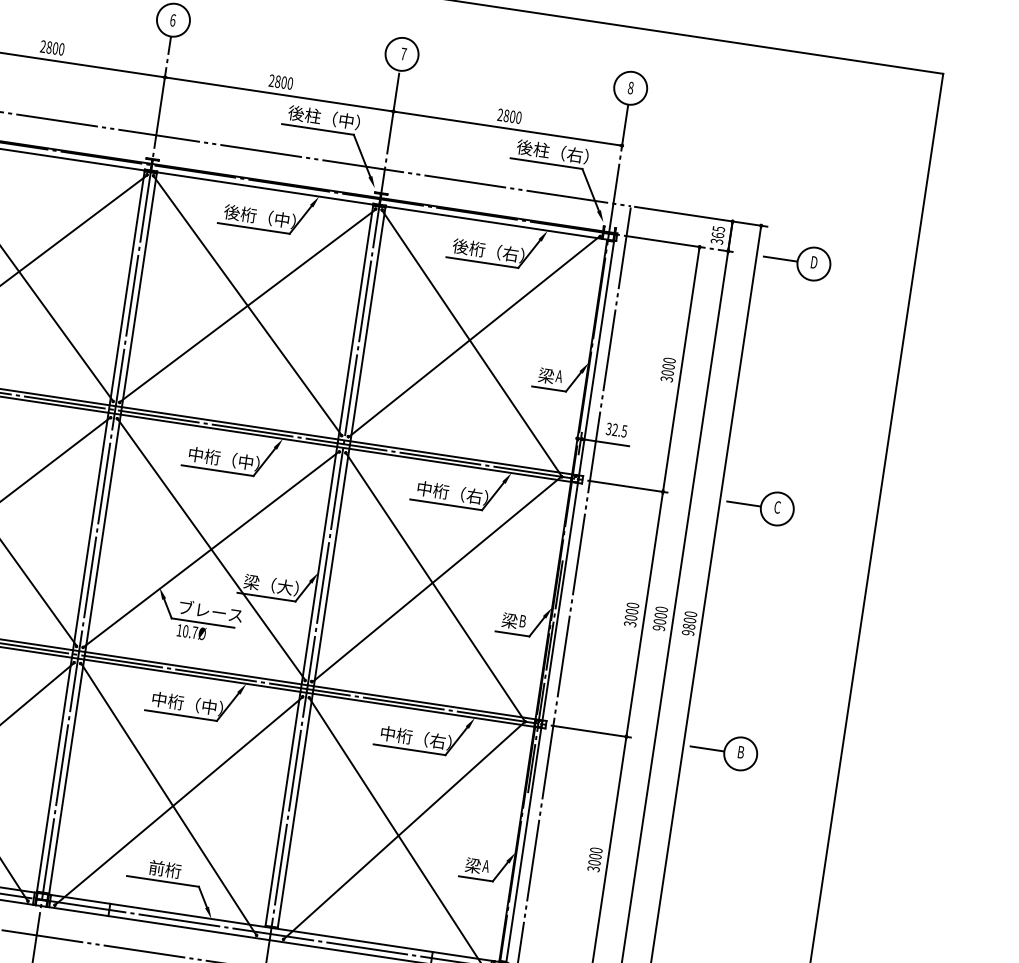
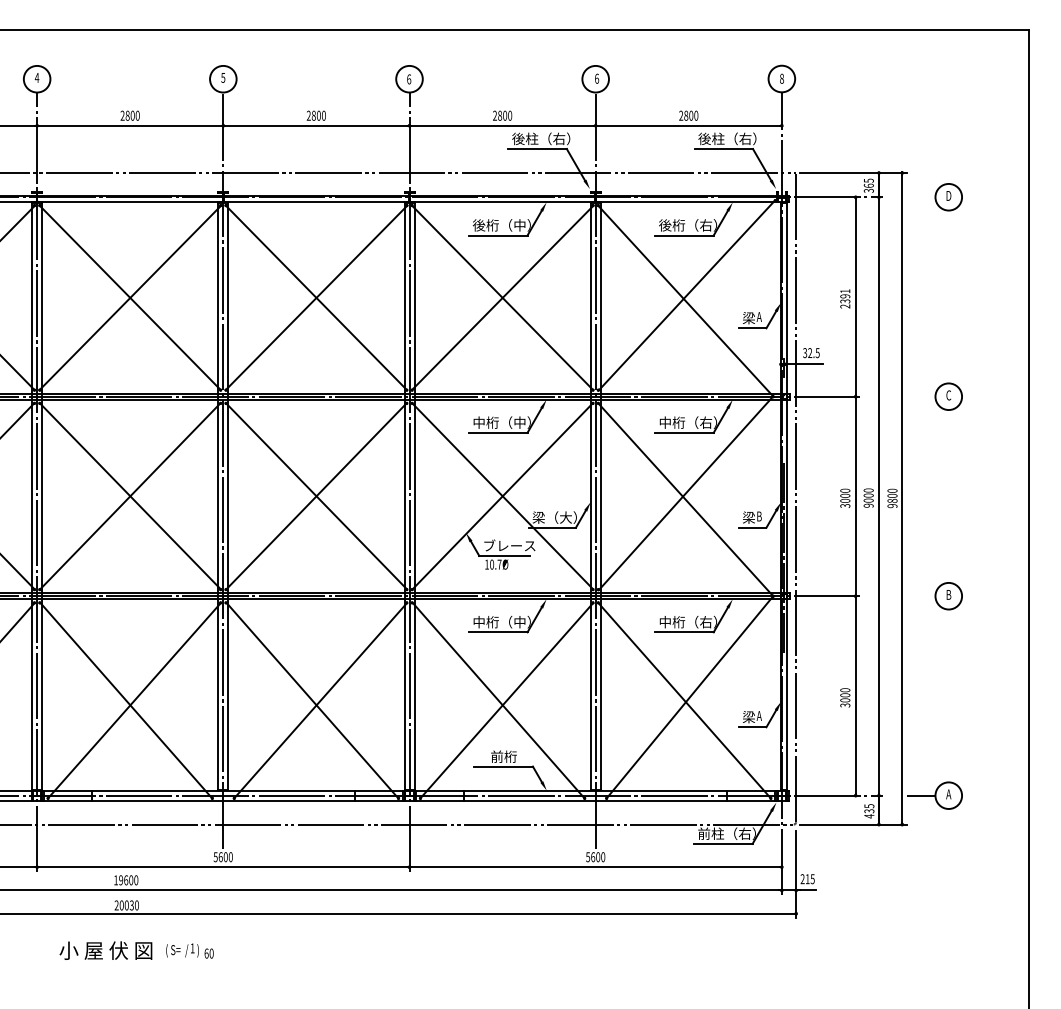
text: (404, 53) -> (597, 78), 7 -> 6
text: (346, 120) -> (559, 138), 後柱（中） -> 後柱（右）
line: (780, 259) -> (921, 197), removed
text: (668, 369) -> (845, 298), 3000 -> 2391
line: (743, 503) -> (921, 396), removed
line: (707, 749) -> (921, 596), removed

